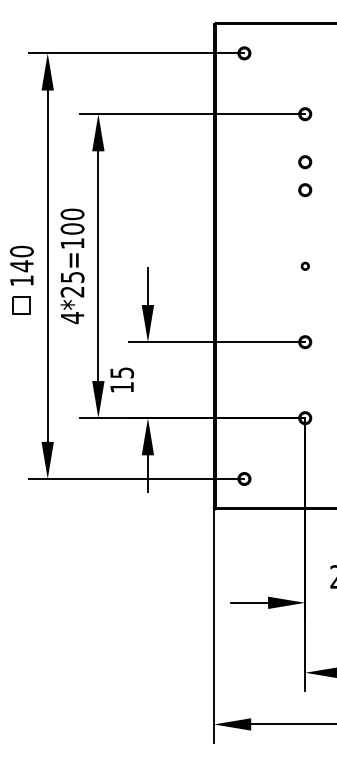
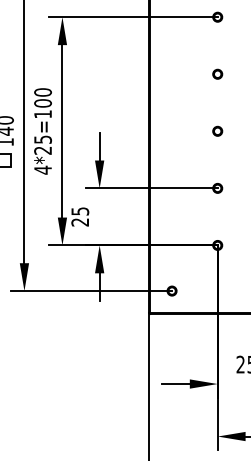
circle: (305, 162) -> (217, 53), removed
circle: (305, 266) -> (217, 131), size x1.67
text: (121, 387) -> (79, 222), 15 -> 25

